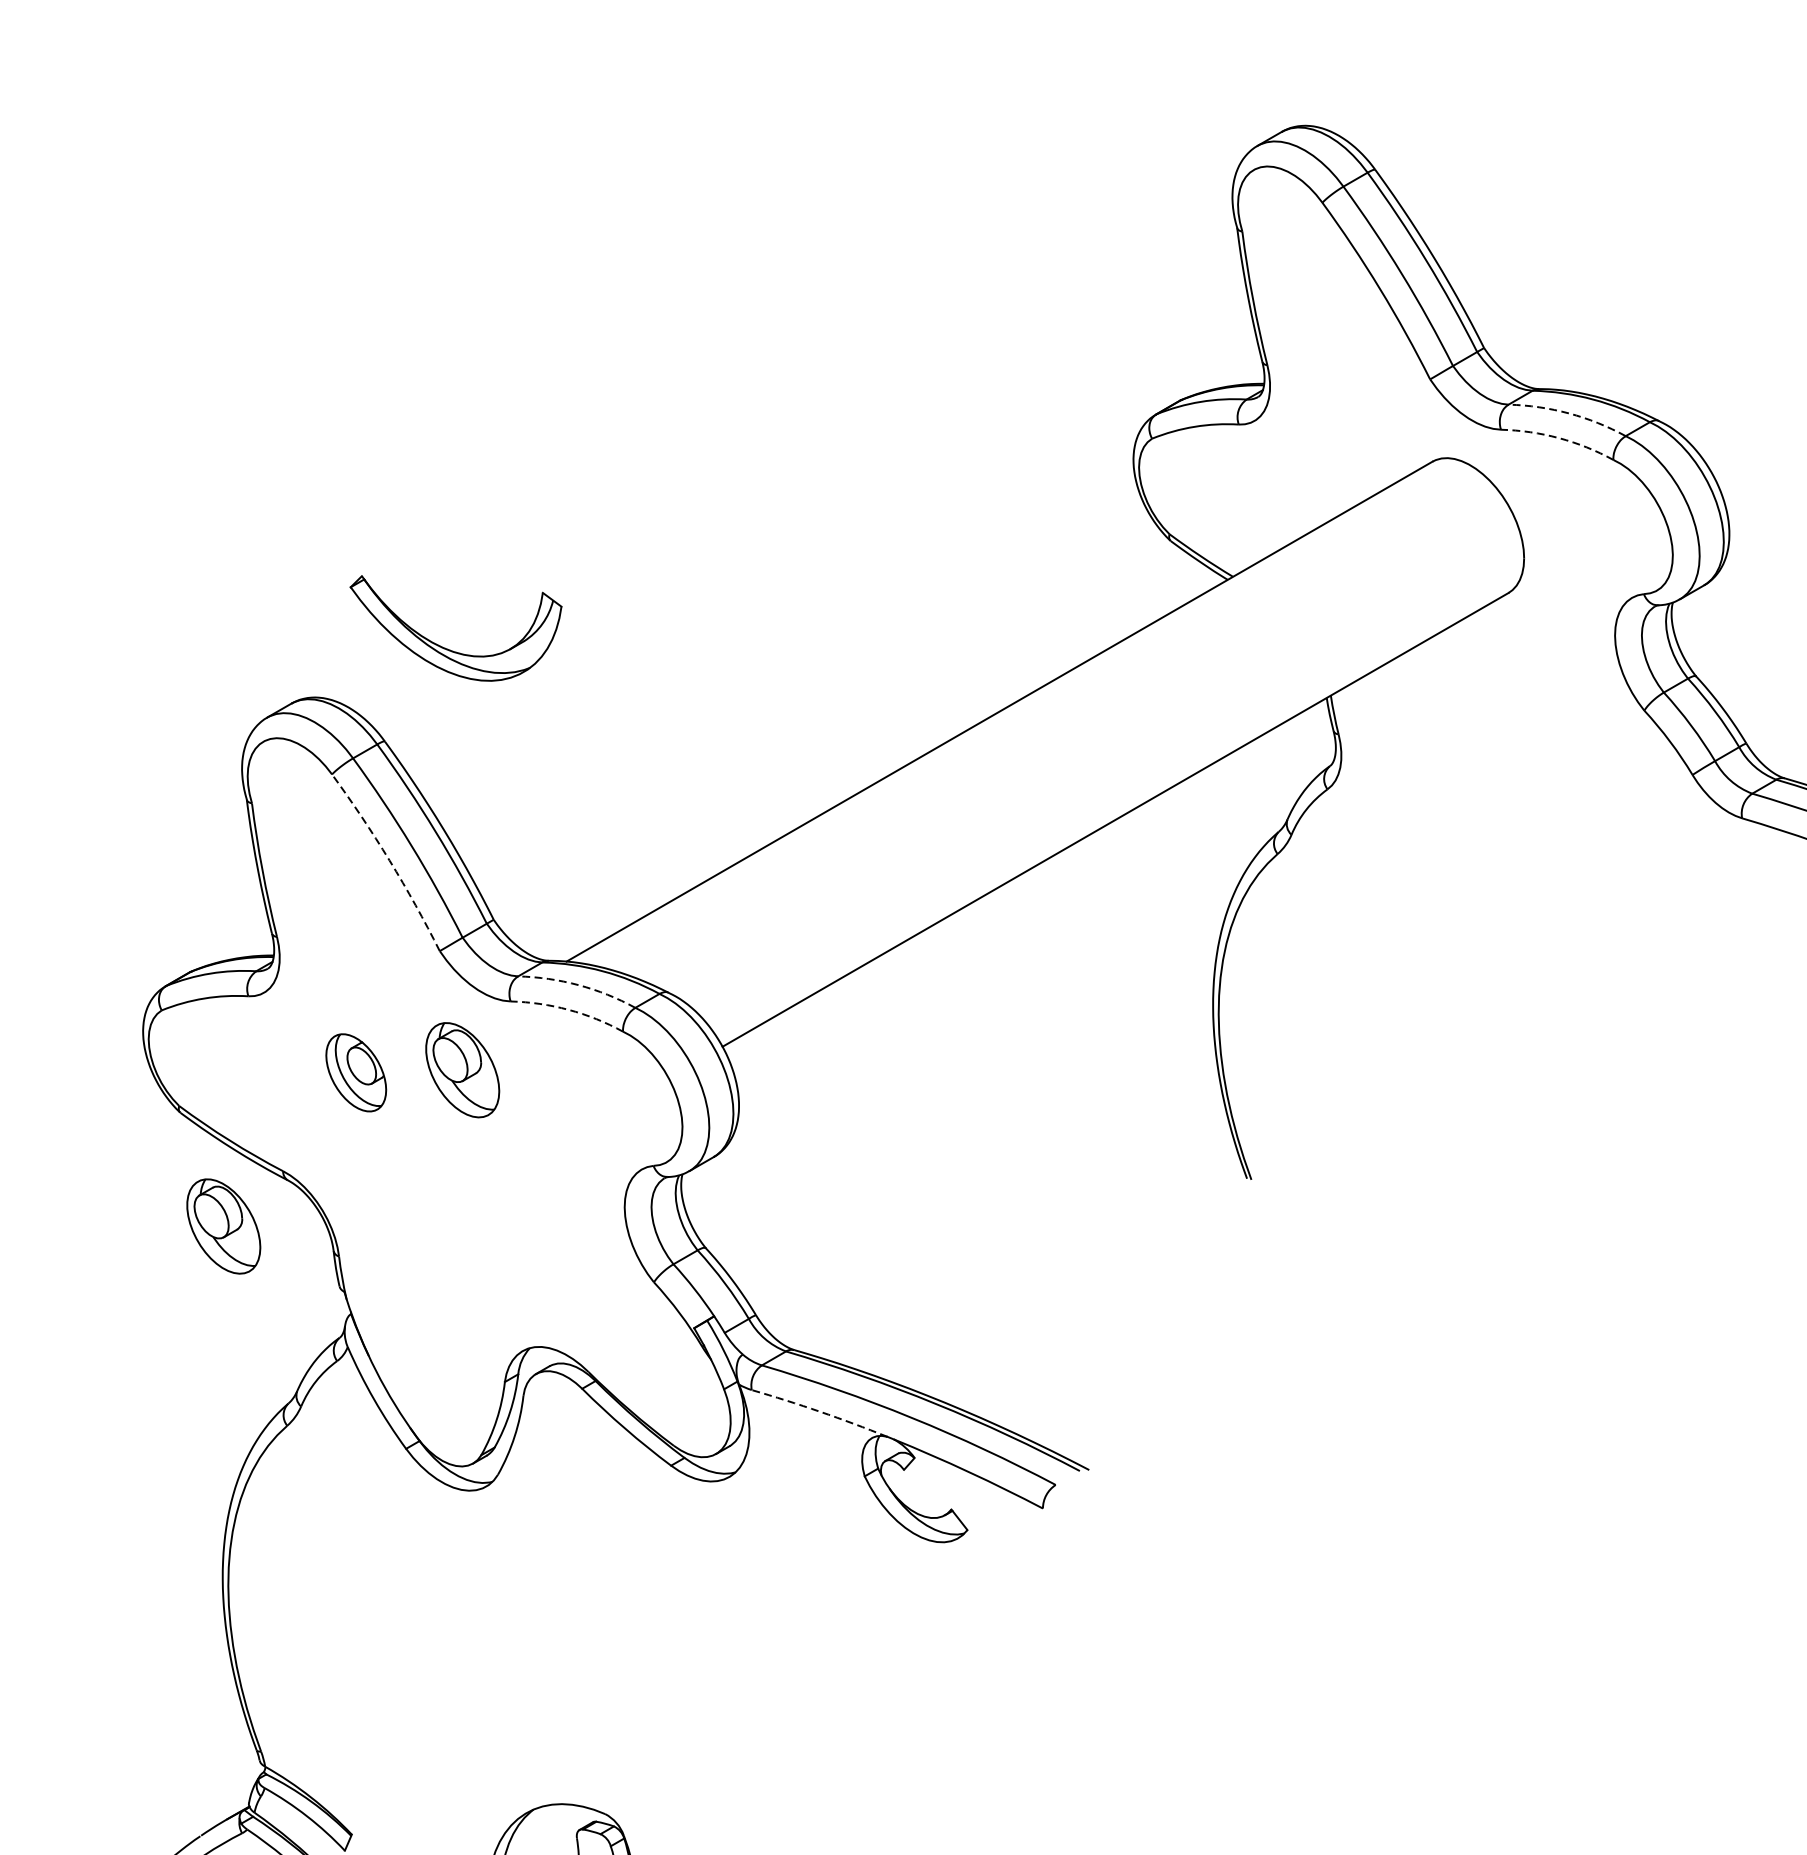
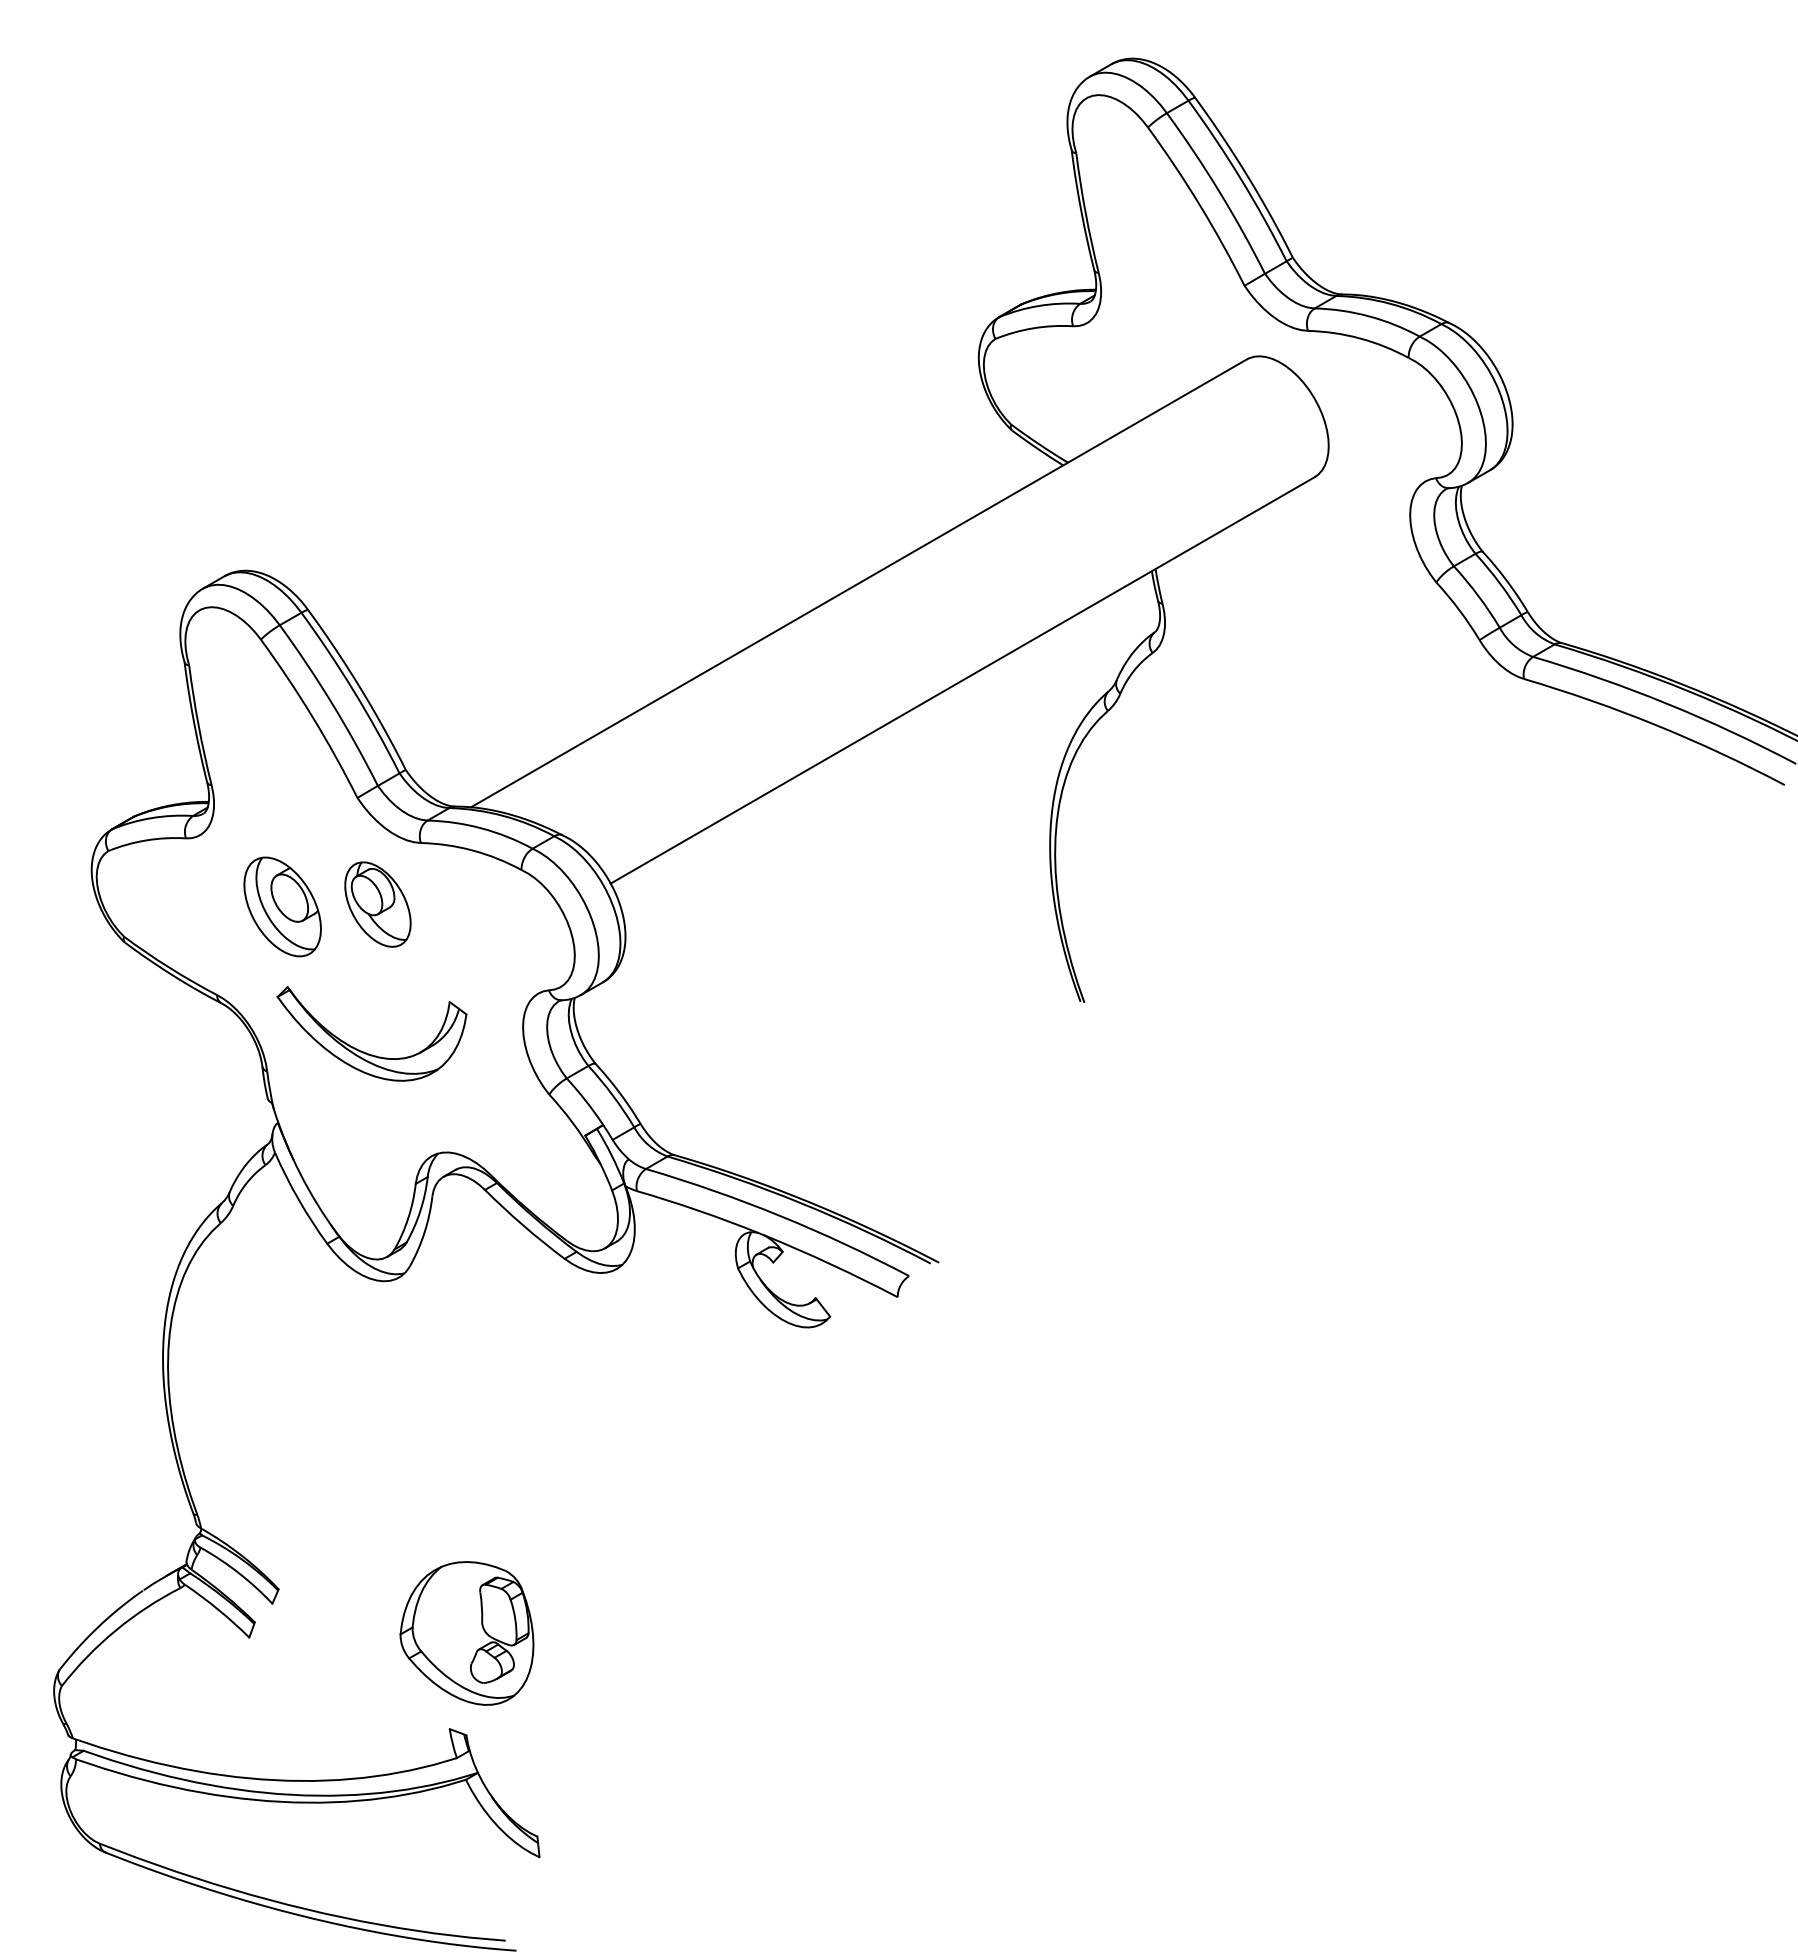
arc: (1568, 413) -> (1368, 316), dashed -> solid
arc: (1558, 438) -> (1359, 338), dashed -> solid
part: (447, 648) -> (364, 1051), moved
arc: (389, 860) -> (312, 716), dashed -> solid
arc: (578, 985) -> (481, 828), dashed -> solid
arc: (568, 1009) -> (472, 850), dashed -> solid
part: (356, 1072) -> (282, 906), size x1.43
part: (223, 1226) -> (163, 1044), removed
arc: (820, 1411) -> (698, 1210), dashed -> solid

